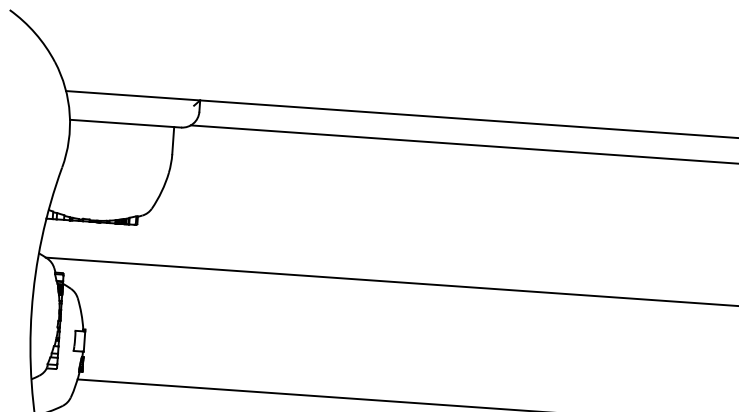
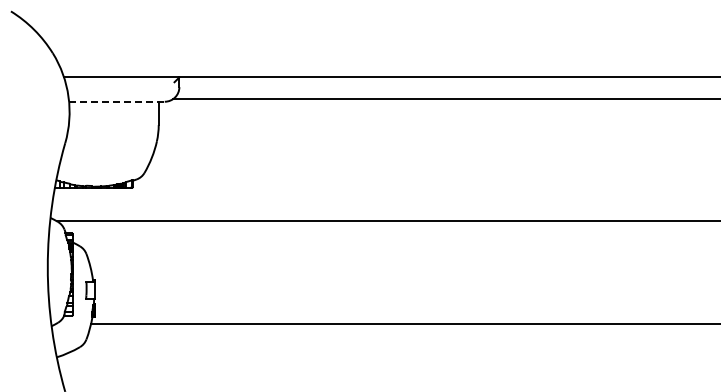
line: (125, 123) -> (116, 101), solid -> dashed

